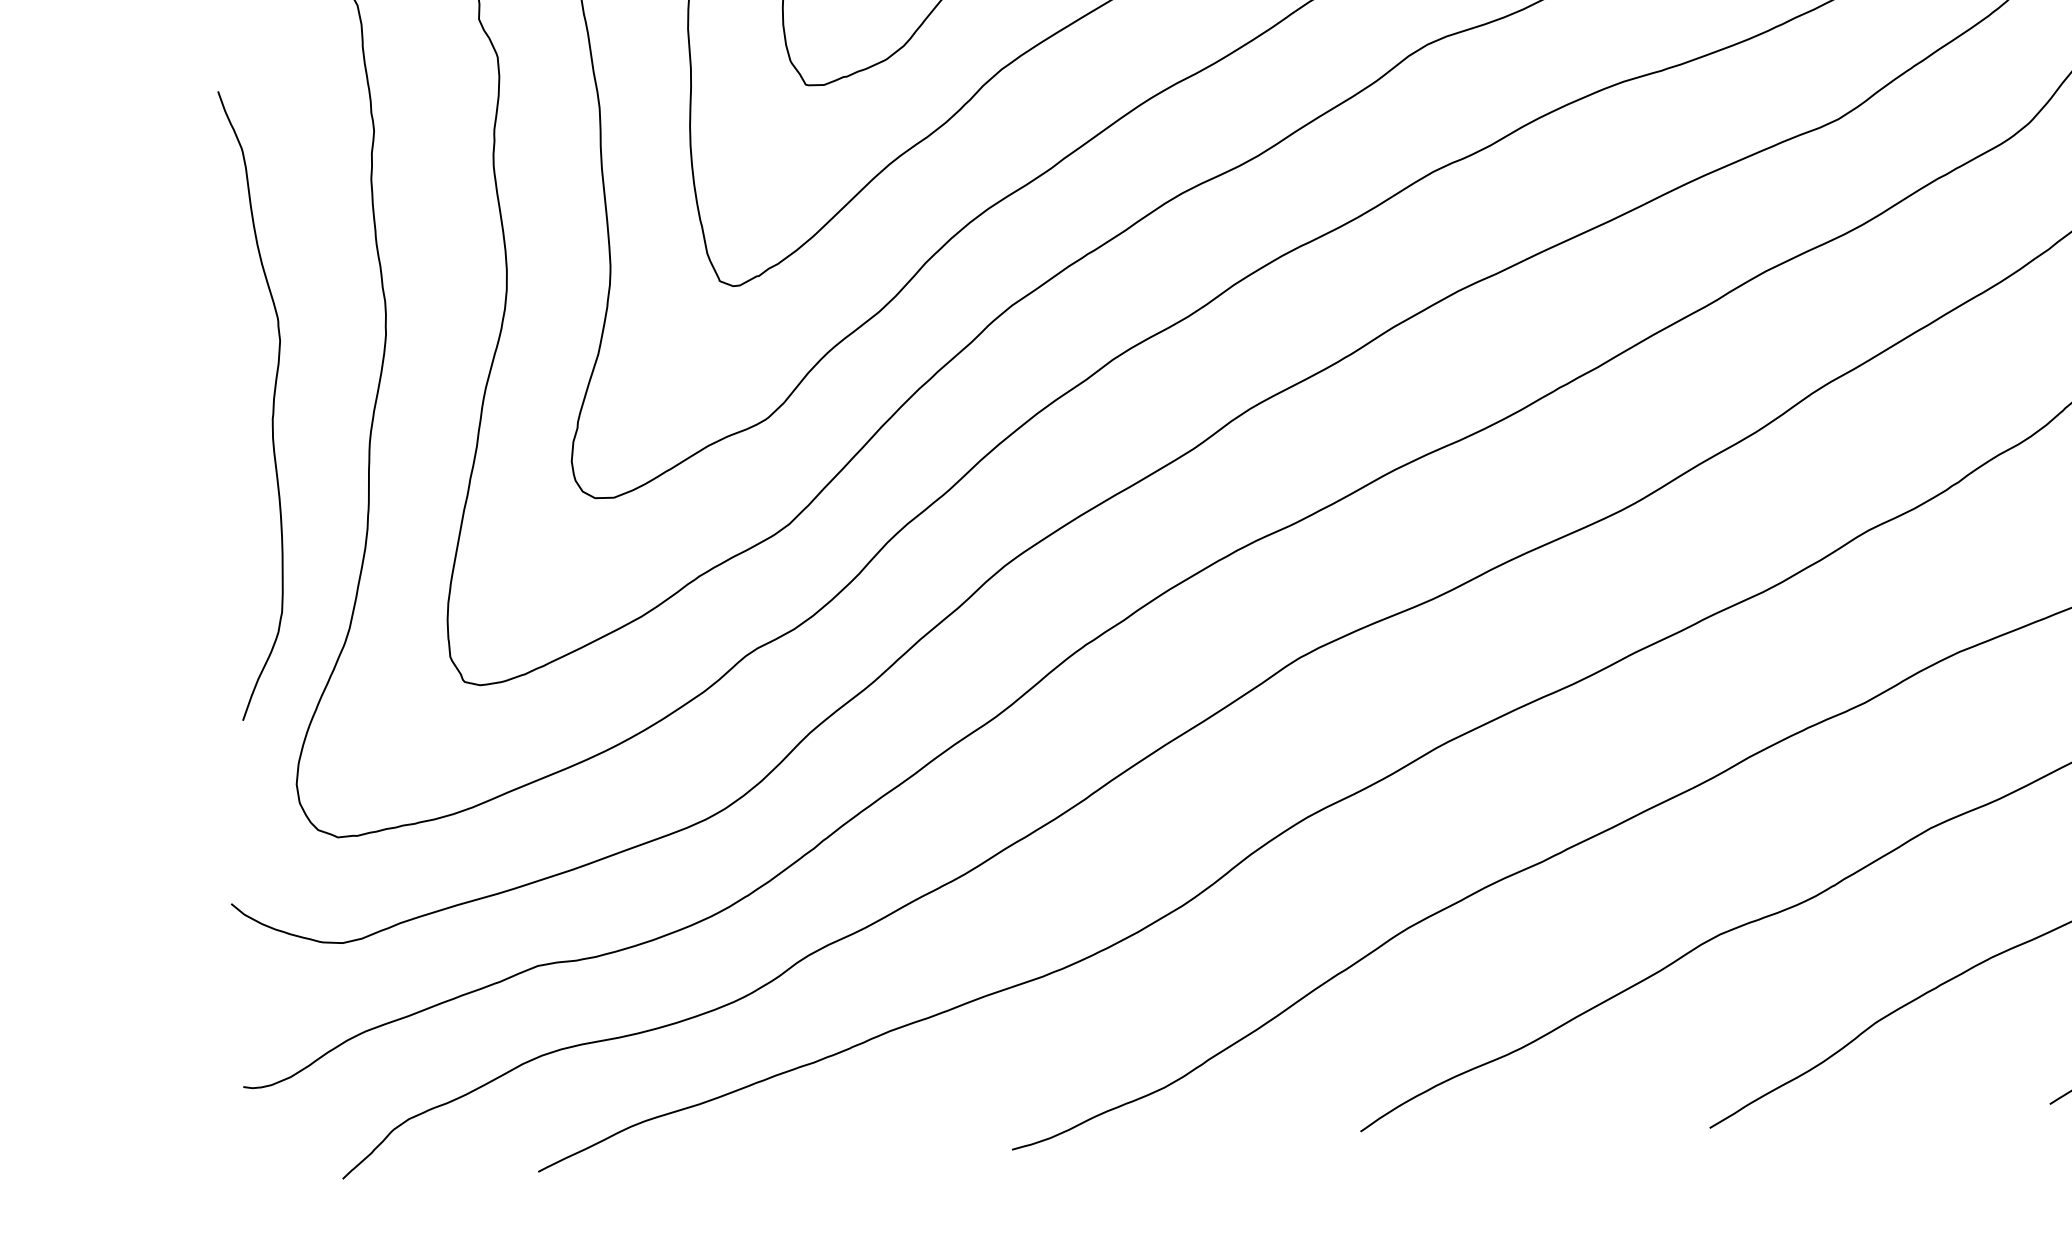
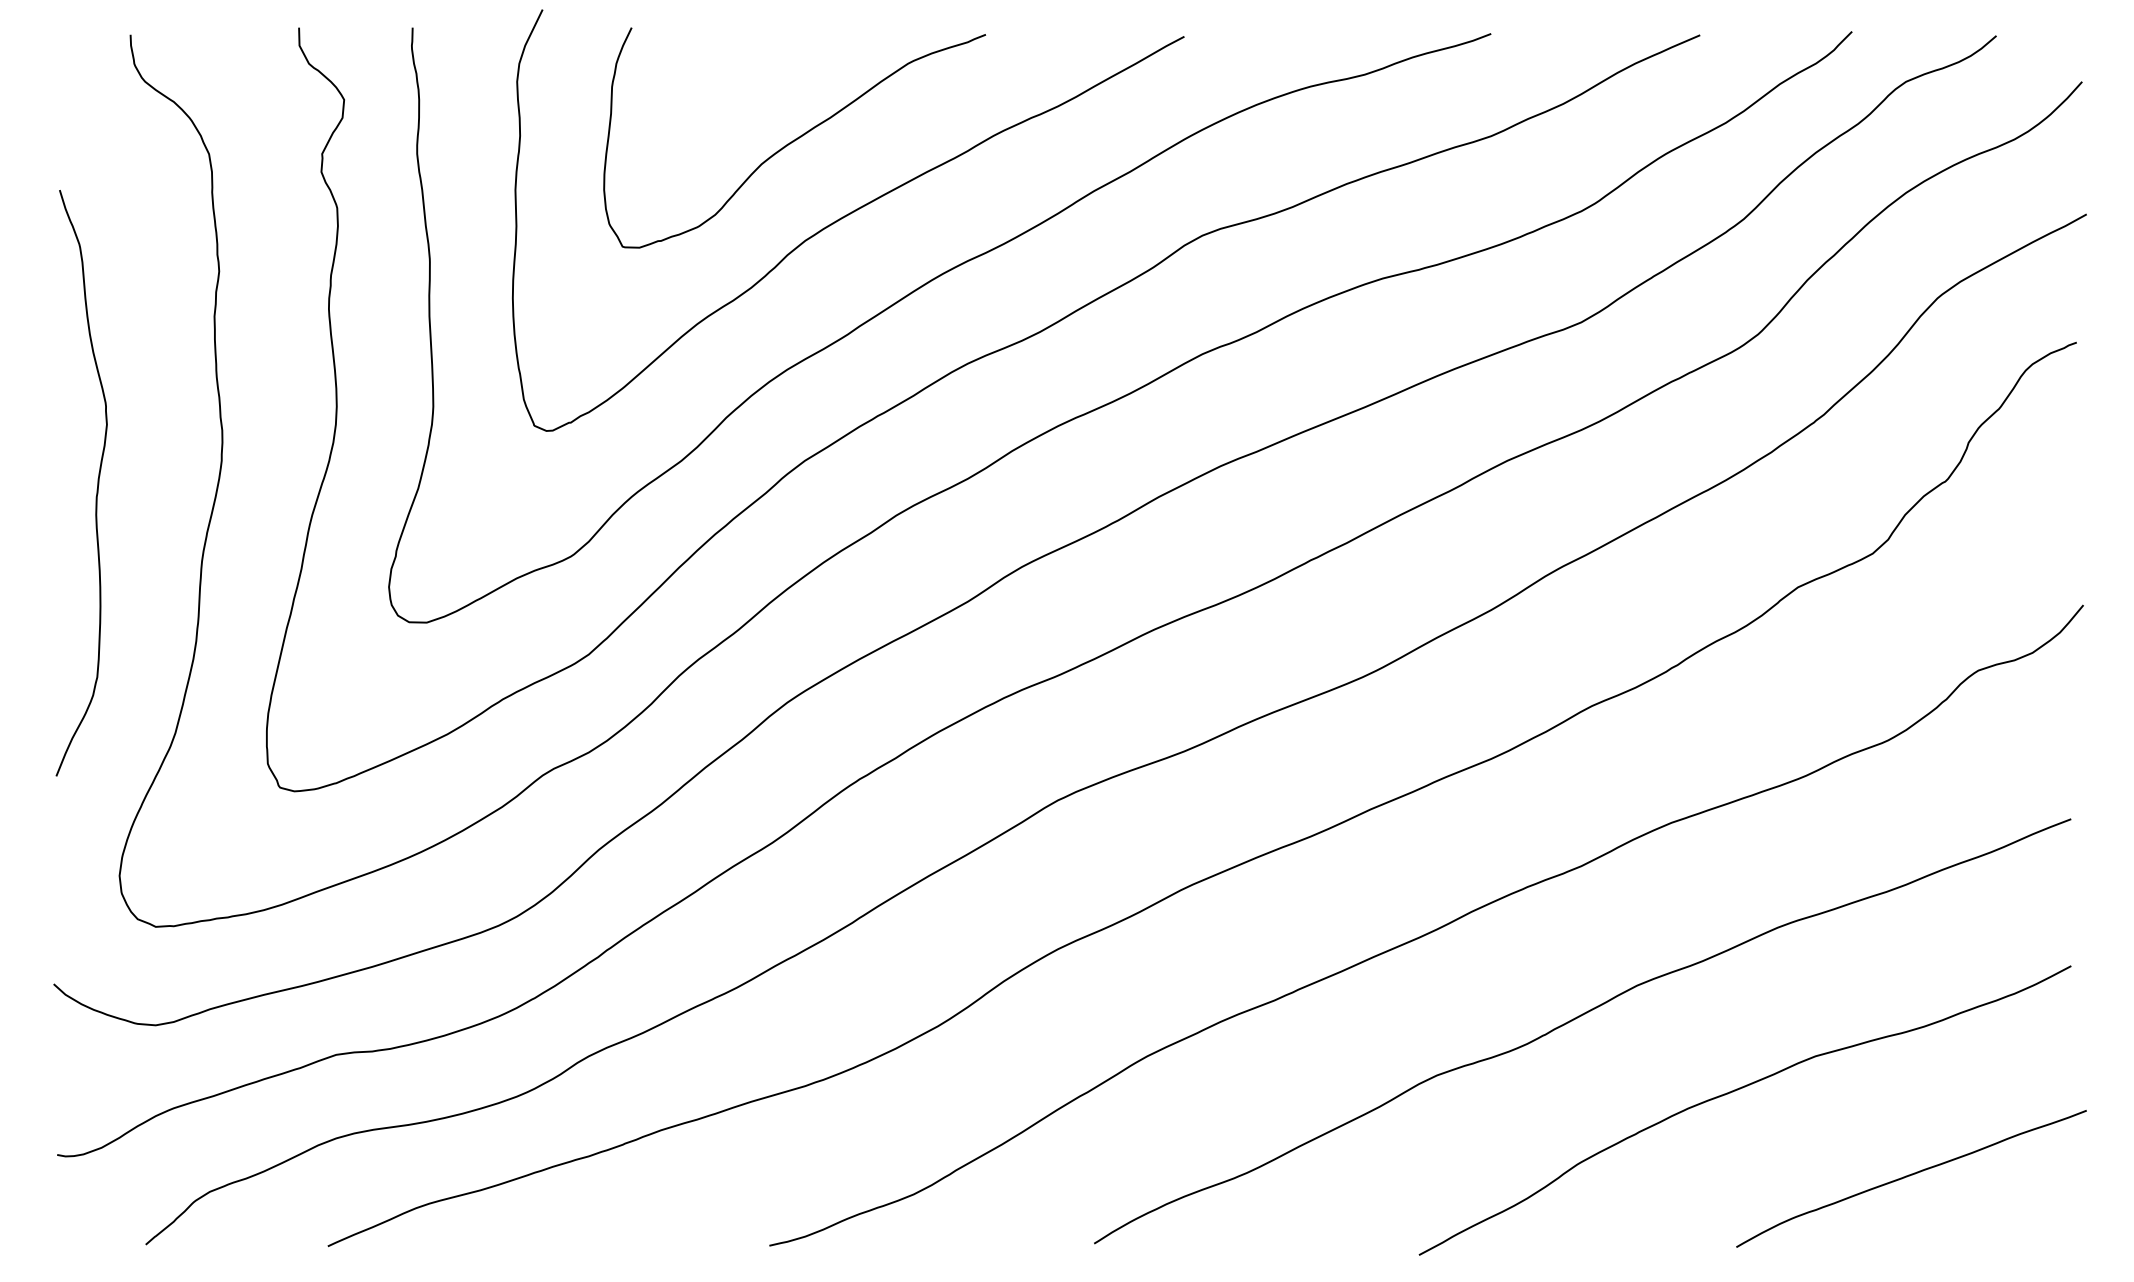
curve: (272, 404) -> (97, 483), moved

